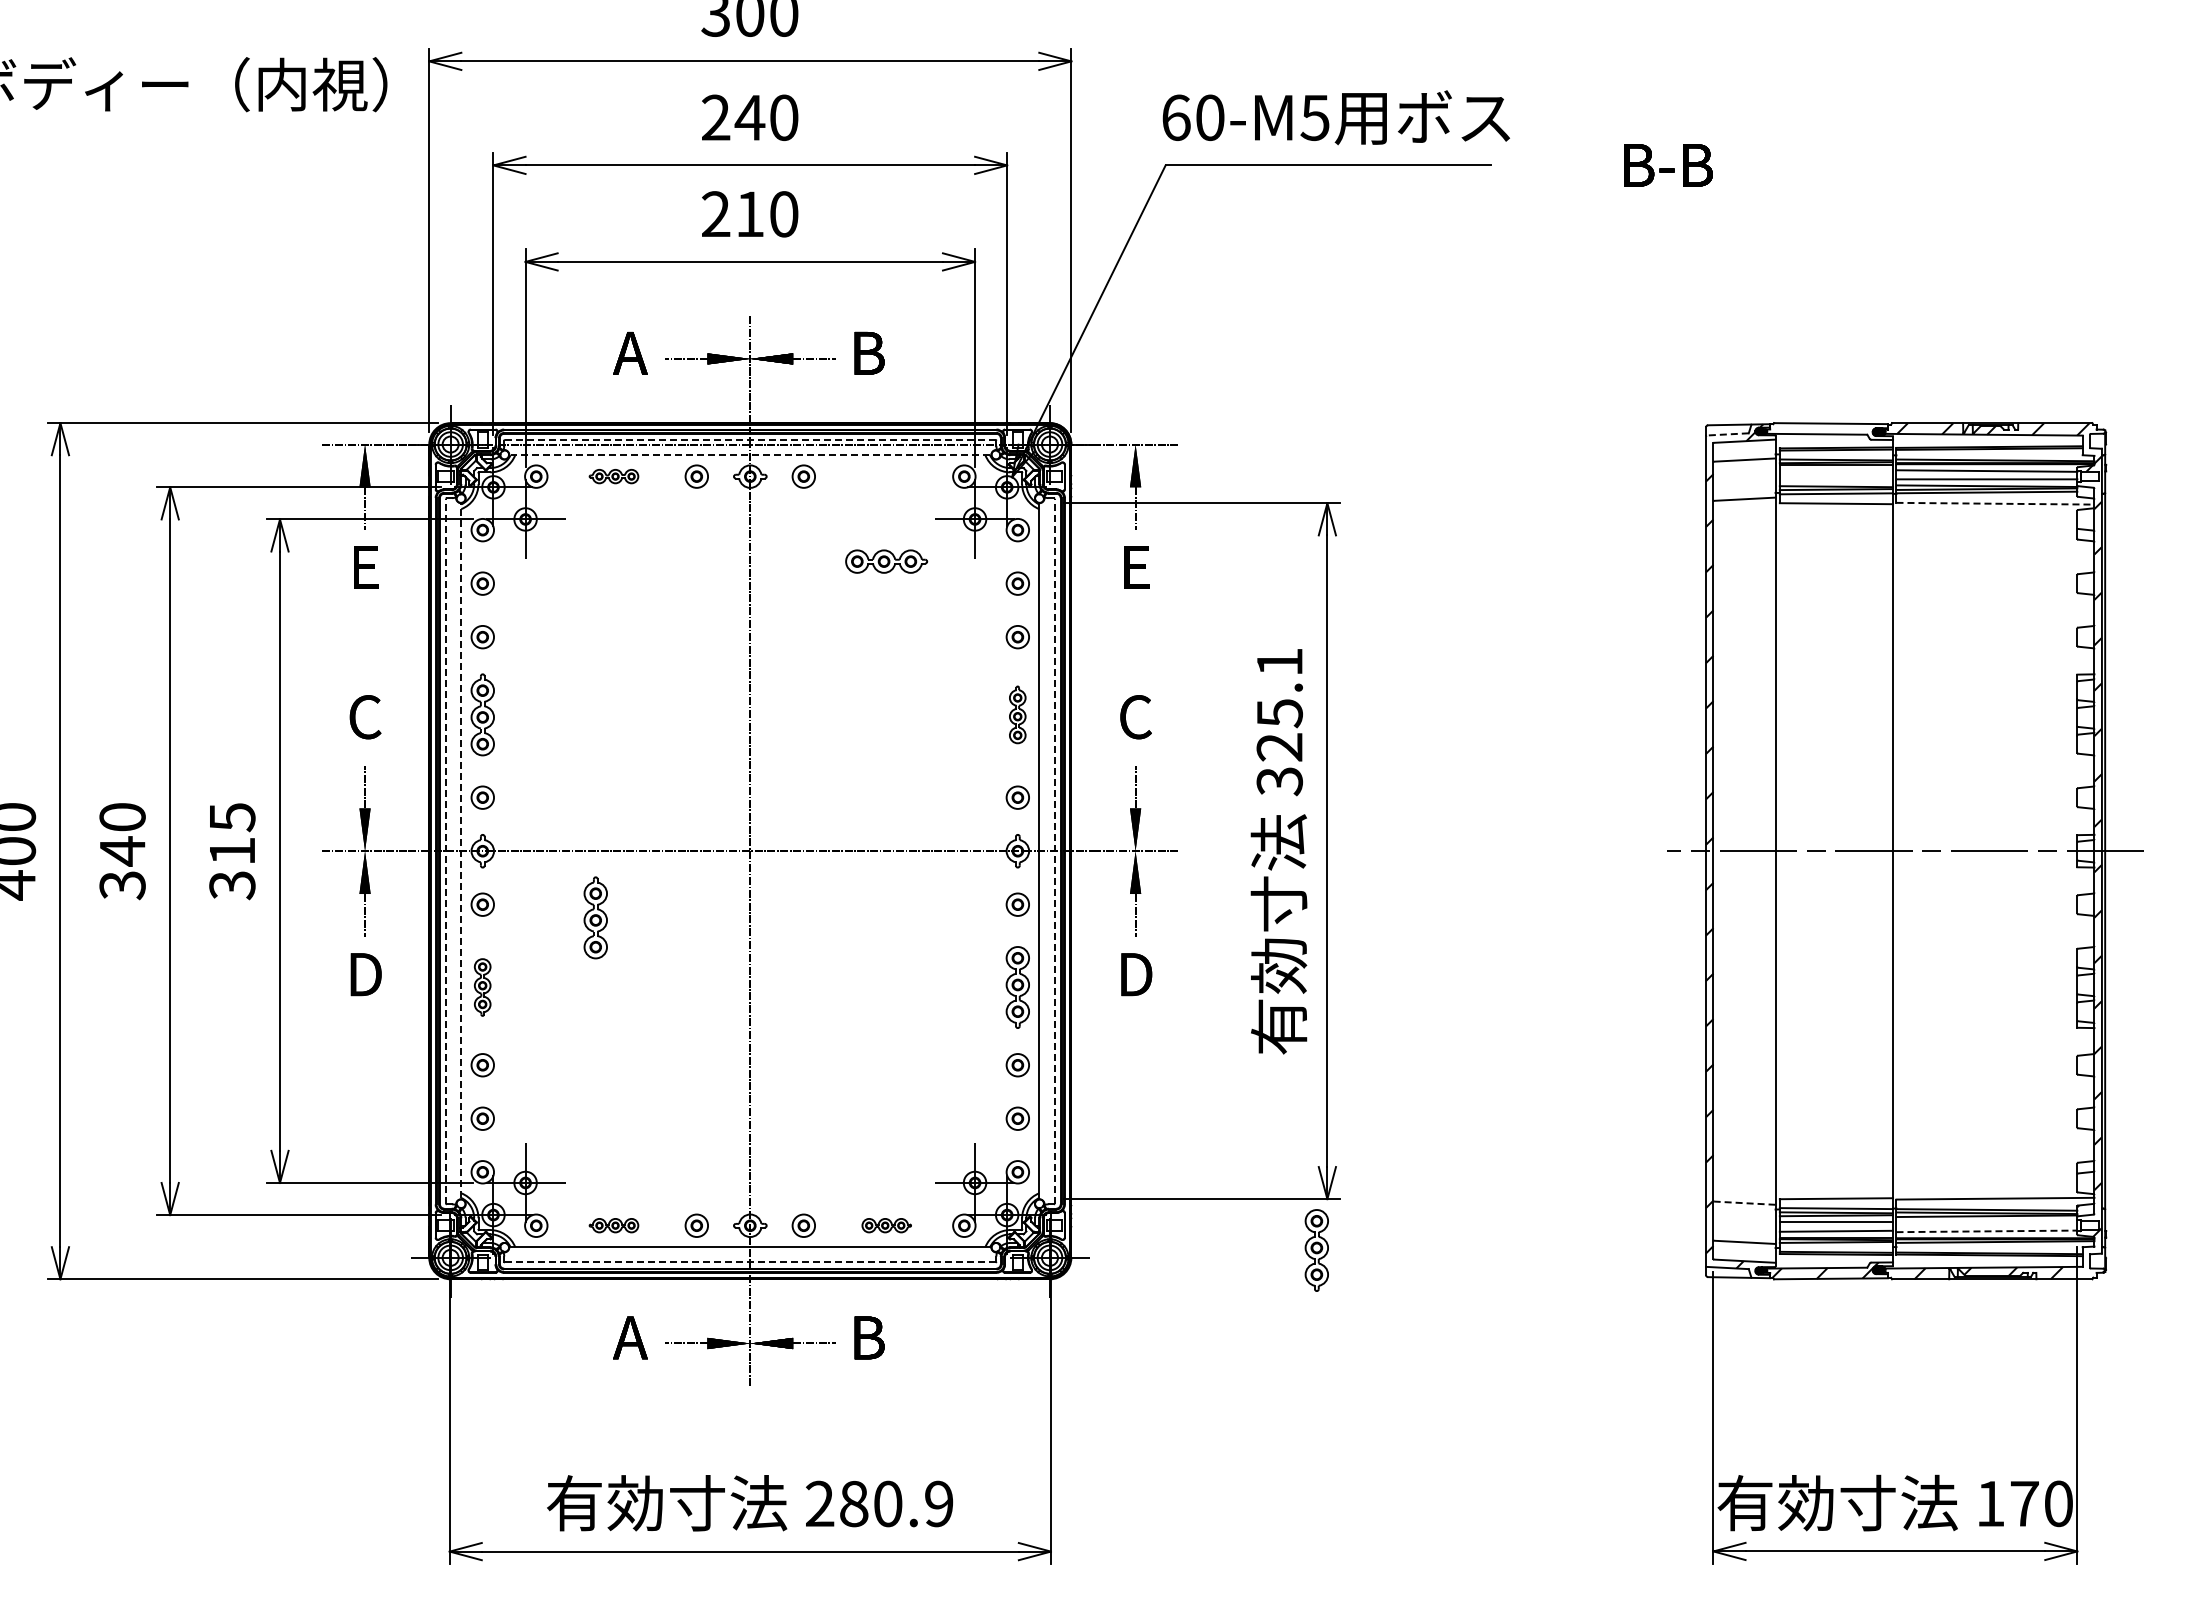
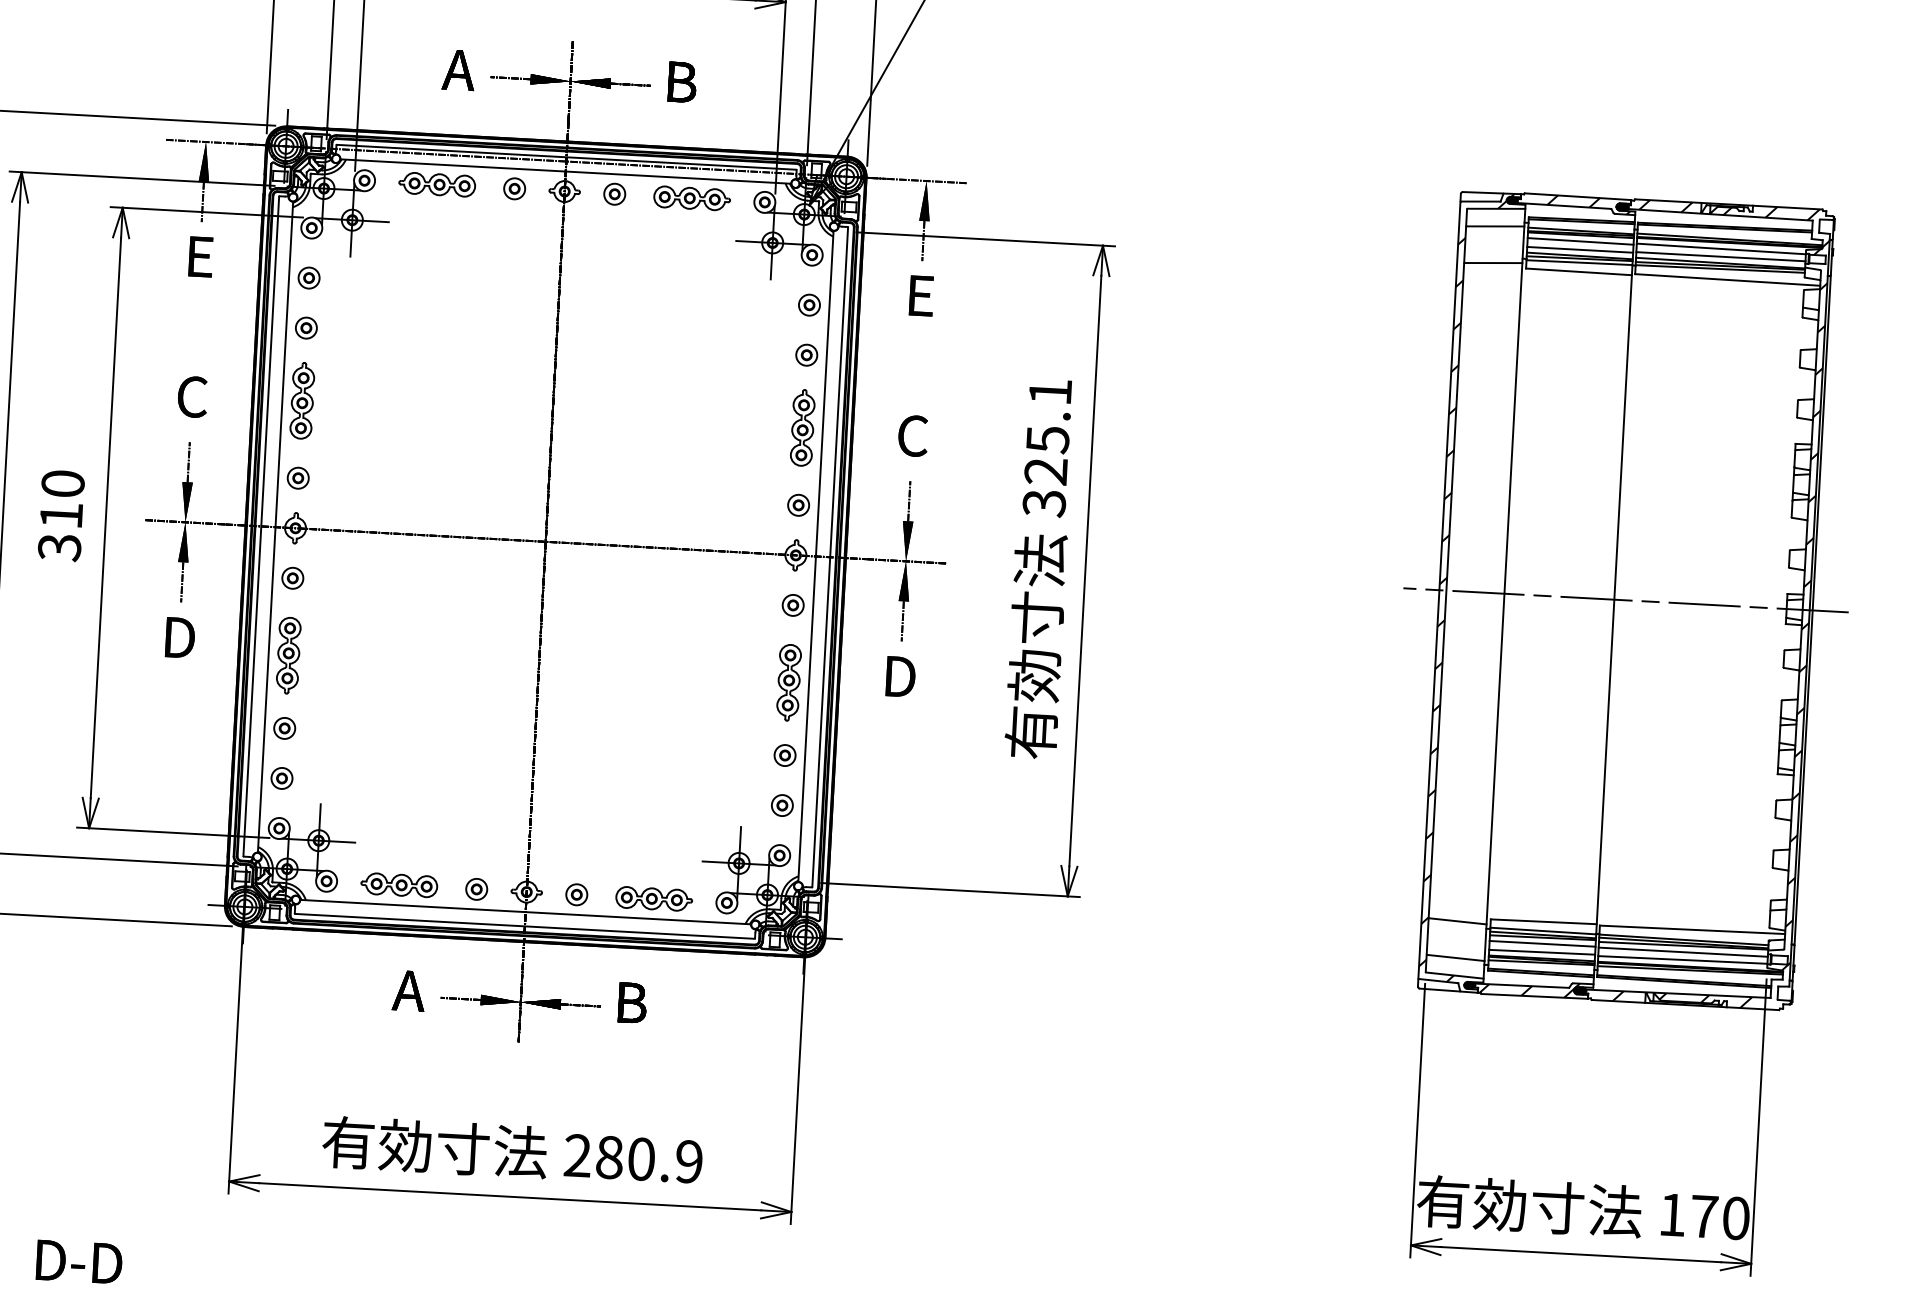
hatch: (1842, 431) -> (1588, 204), added
line: (1727, 434) -> (1480, 201), dashed -> solid
line: (750, 440) -> (566, 157), dashed -> solid
line: (750, 455) -> (565, 171), dashed -> solid
line: (1836, 470) -> (1580, 240), added
part: (613, 476) -> (436, 184), size x1.67
line: (1836, 480) -> (1580, 250), added
line: (1995, 503) -> (1727, 279), dashed -> solid
part: (886, 561) -> (692, 198), moved
part: (1017, 714) -> (802, 427), size x1.43
text: (232, 817) -> (63, 484), 315 -> 310
line: (446, 850) -> (261, 525), dashed -> solid
line: (1054, 850) -> (830, 556), dashed -> solid
line: (461, 851) -> (275, 527), dashed -> solid
part: (595, 917) -> (397, 595), removed
part: (482, 987) -> (288, 655), size x1.43
line: (1744, 1203) -> (1457, 921), dashed -> solid
line: (1986, 1223) -> (1682, 952), added
part: (613, 1225) -> (398, 884), size x1.67
part: (886, 1225) -> (654, 898), size x1.67
line: (1987, 1231) -> (1683, 960), dashed -> solid
part: (1316, 1250) -> (1054, 943), removed
line: (750, 1262) -> (525, 926), dashed -> solid

